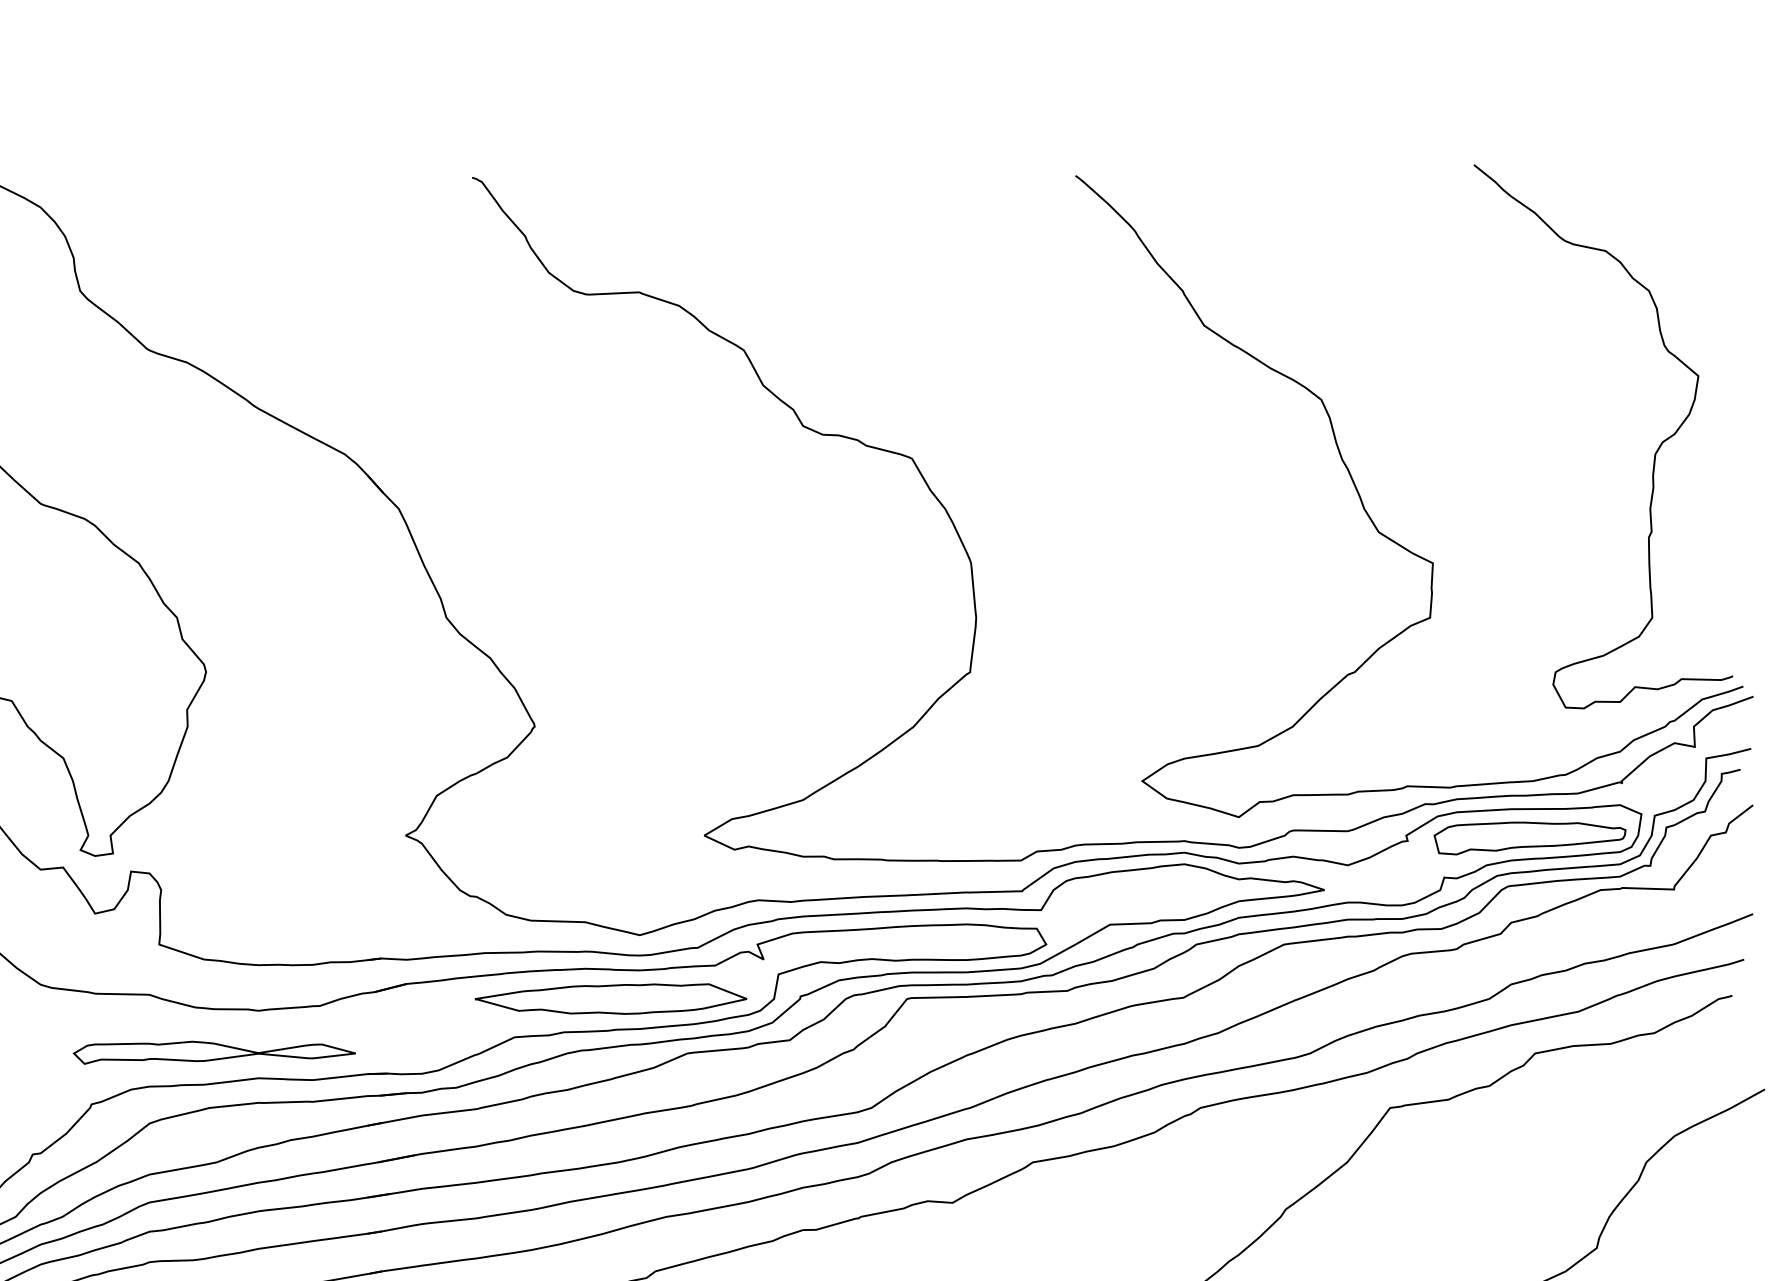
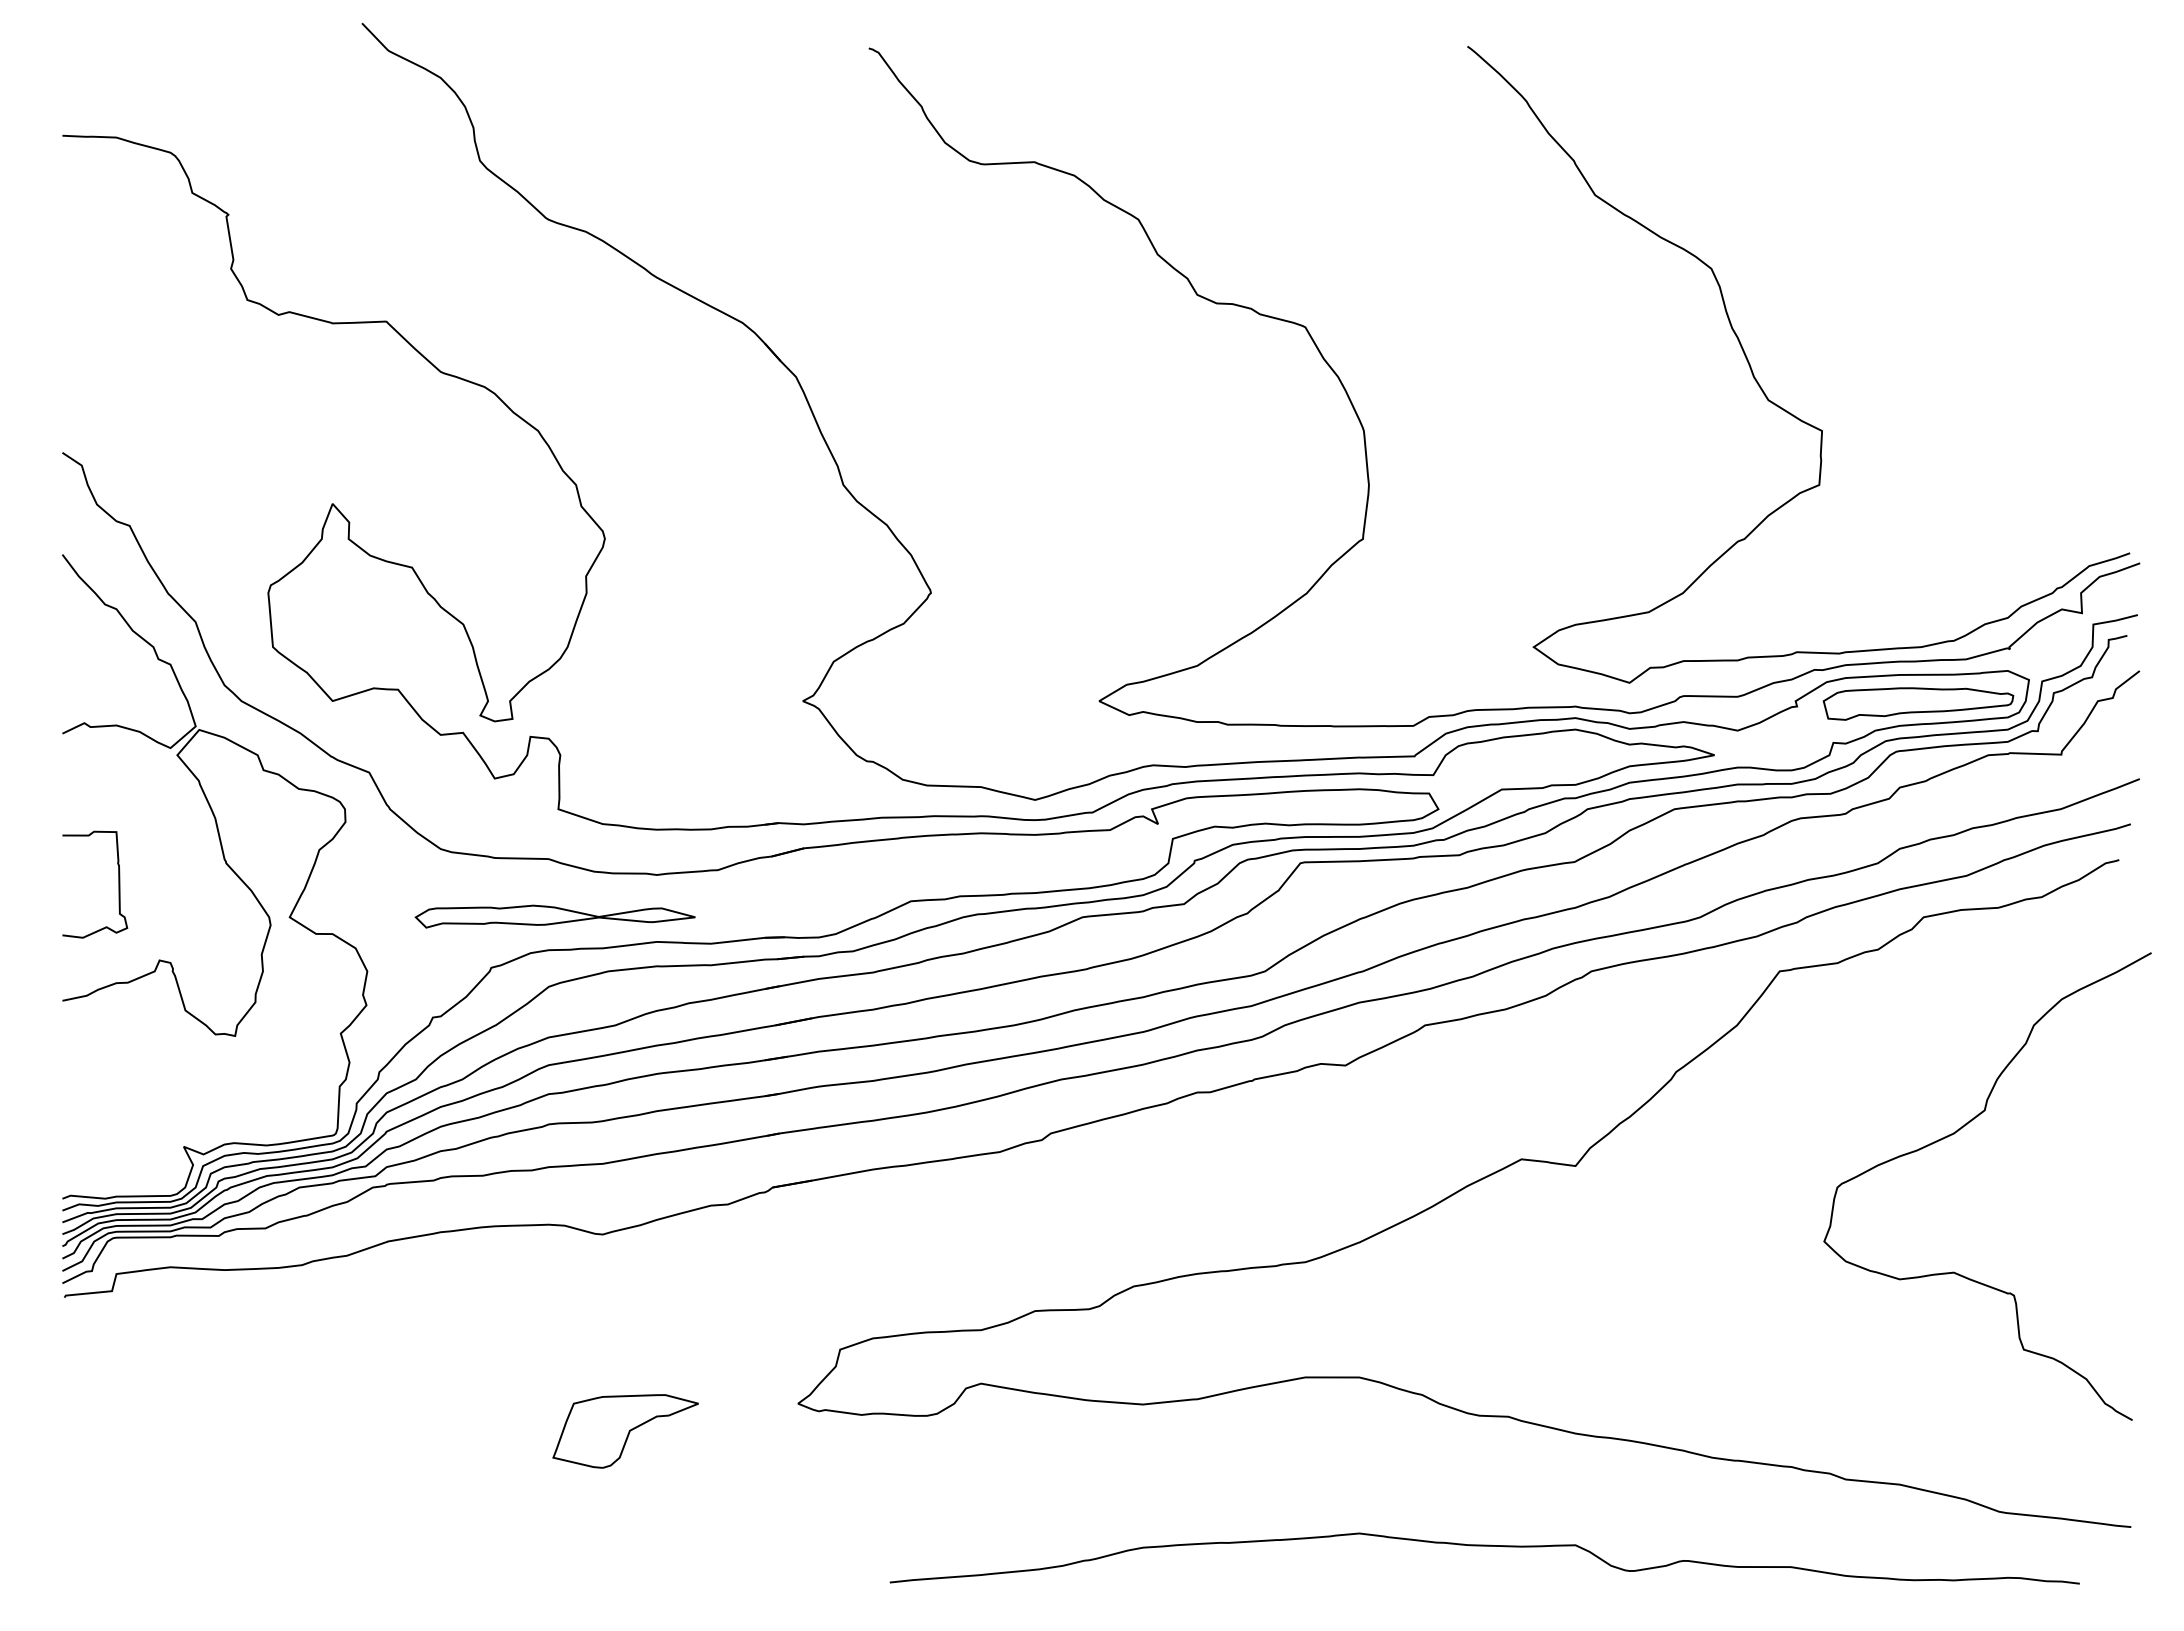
curve: (1654, 454) -> (2041, 323), removed
part: (610, 998) -> (1006, 862), removed
part: (213, 1052) -> (554, 916), moved

